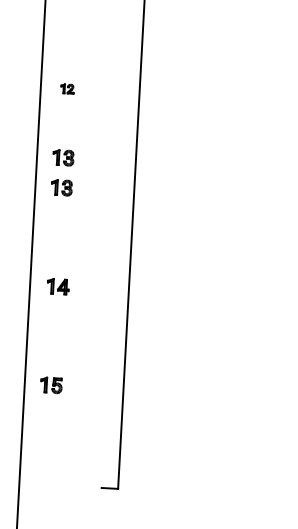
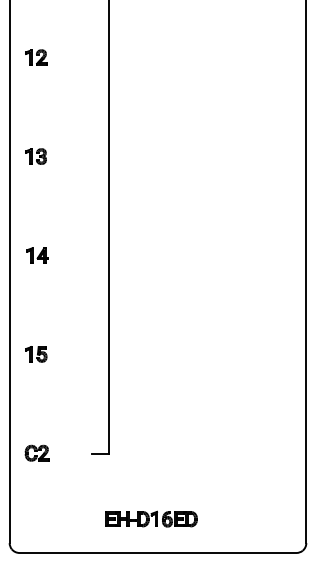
part: (67, 88) -> (36, 57), size x1.67
part: (62, 157) -> (35, 126), removed
part: (46, 483) -> (36, 452), added

